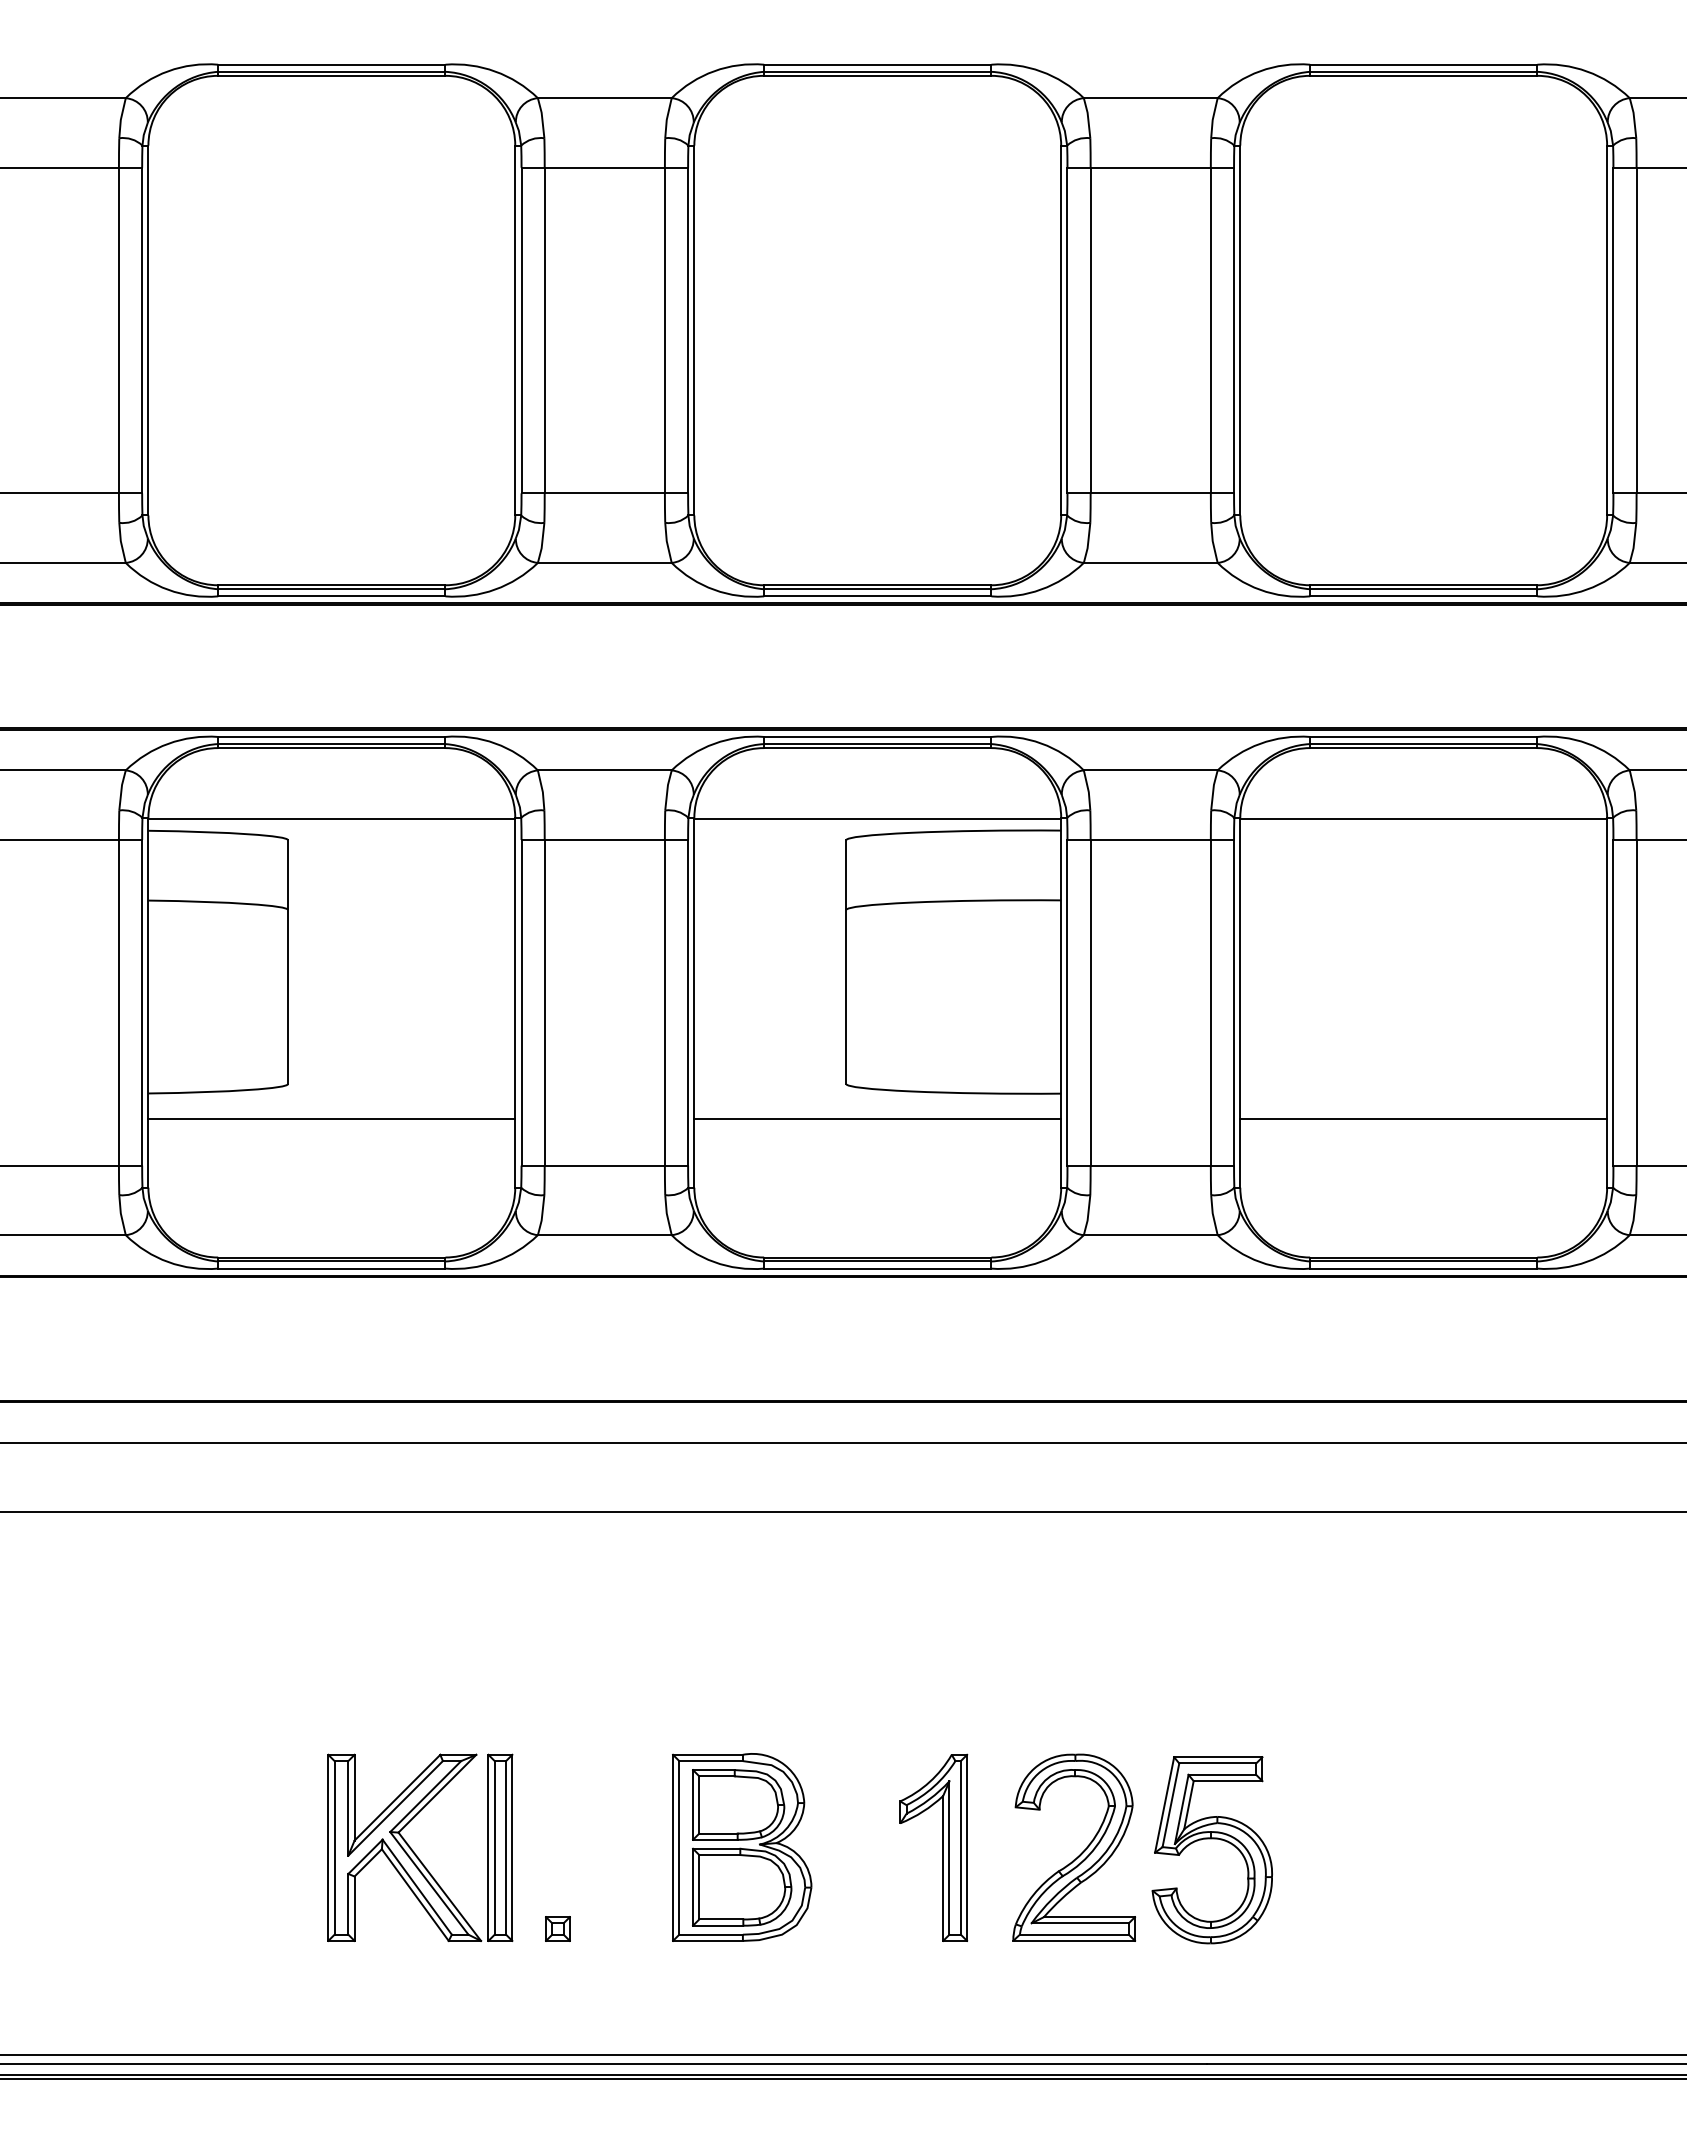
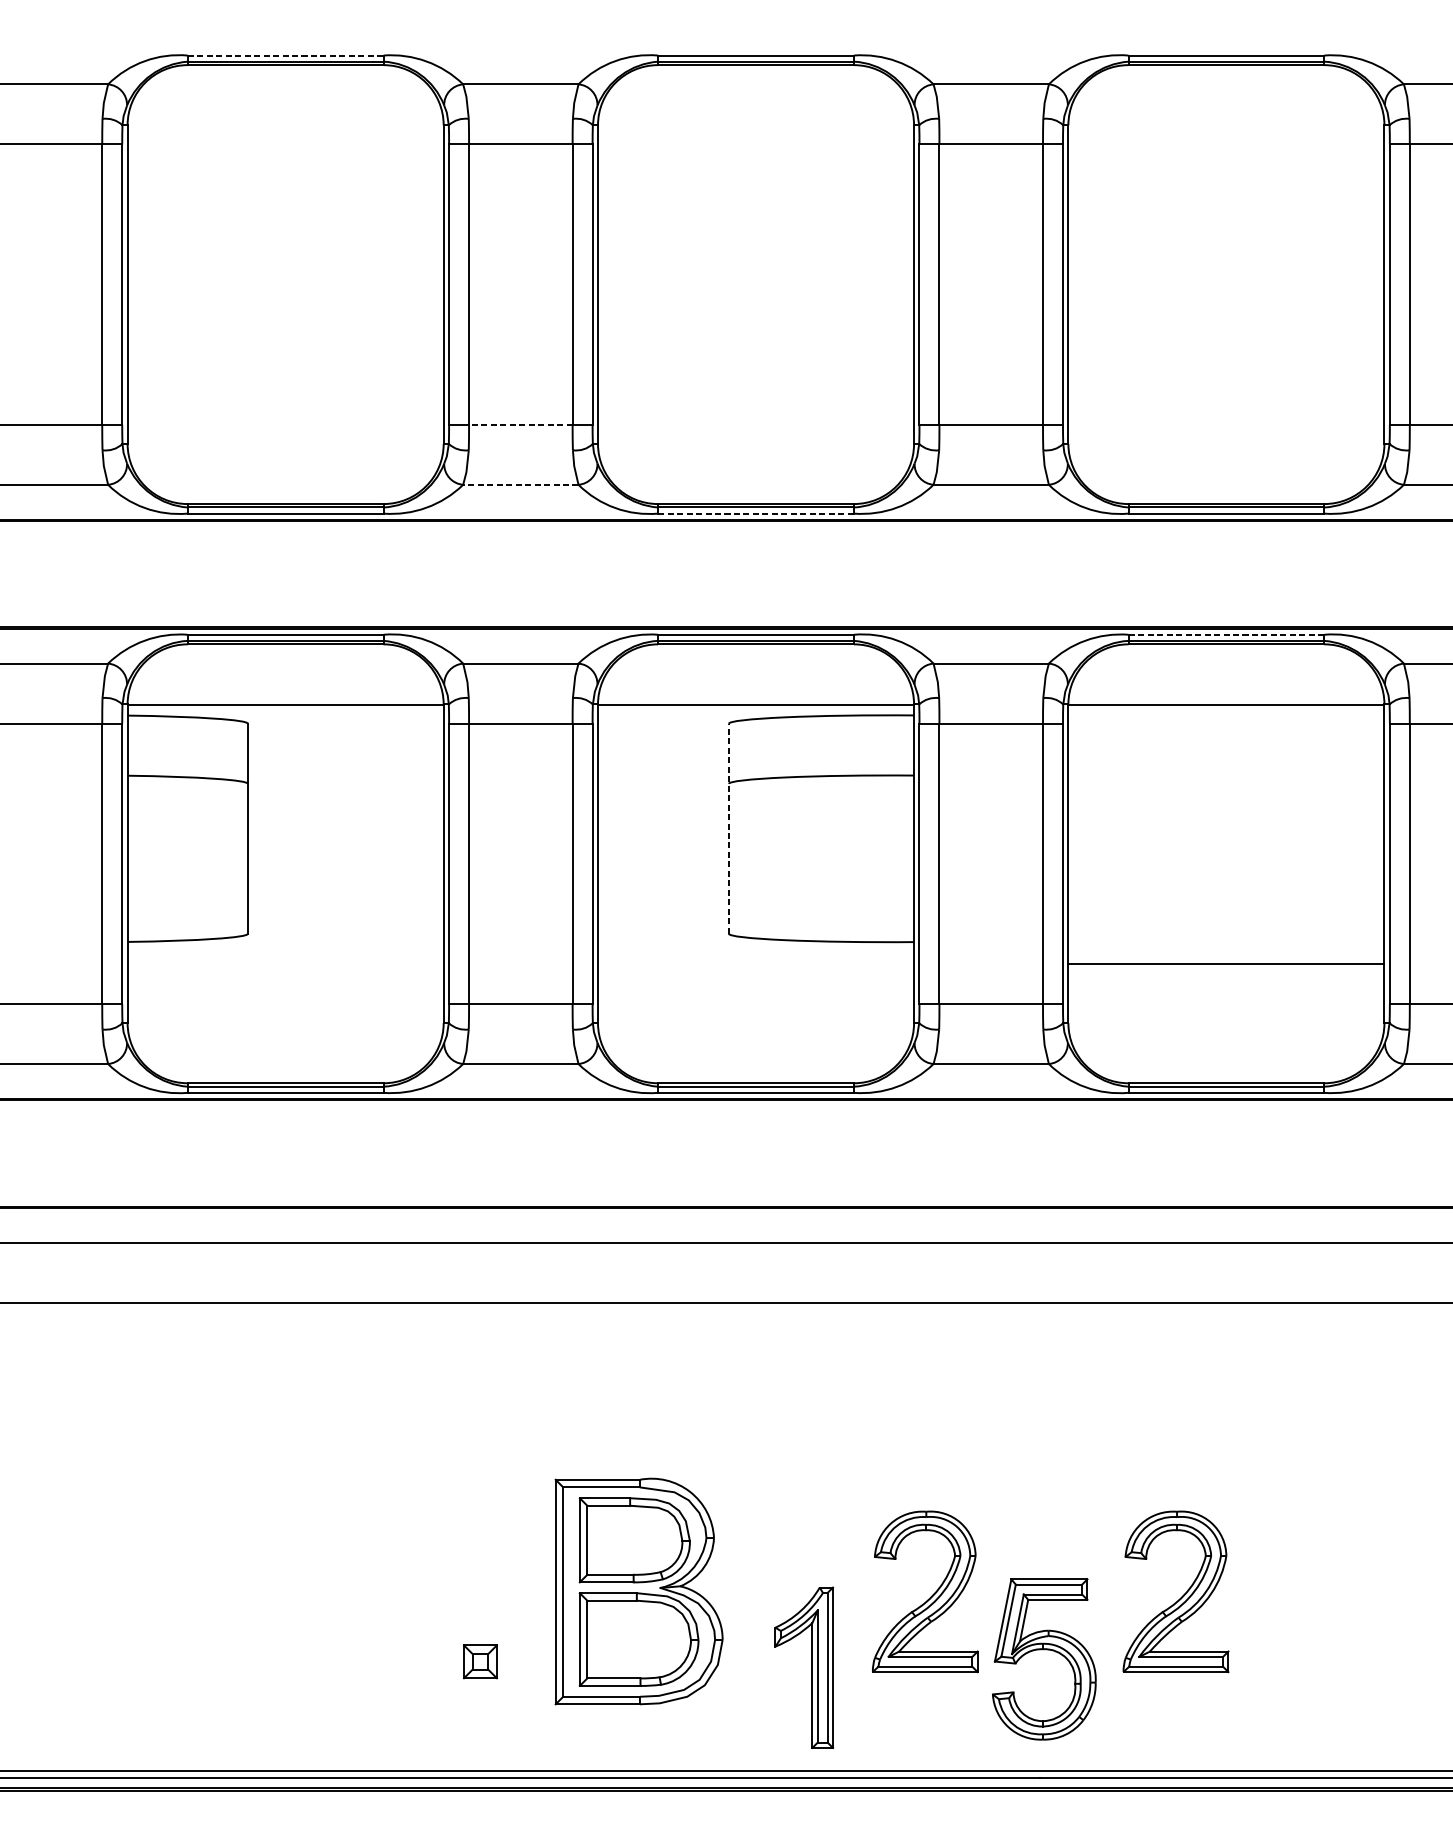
line: (331, 64) -> (285, 55), solid -> dashed
line: (604, 493) -> (520, 424), solid -> dashed
line: (604, 562) -> (520, 484), solid -> dashed
line: (877, 596) -> (755, 513), solid -> dashed
line: (1423, 736) -> (1226, 634), solid -> dashed
line: (846, 962) -> (729, 829), solid -> dashed
line: (331, 1118) -> (285, 963), removed
line: (877, 1118) -> (755, 963), removed
part: (1211, 1839) -> (1043, 1650), moved
part: (742, 1847) -> (639, 1591), size x1.4
part: (942, 1847) -> (811, 1667), moved
part: (414, 1851) -> (356, 1595), removed
part: (1371, 1853) -> (1181, 1596), added
part: (557, 1928) -> (480, 1661), size x1.6

